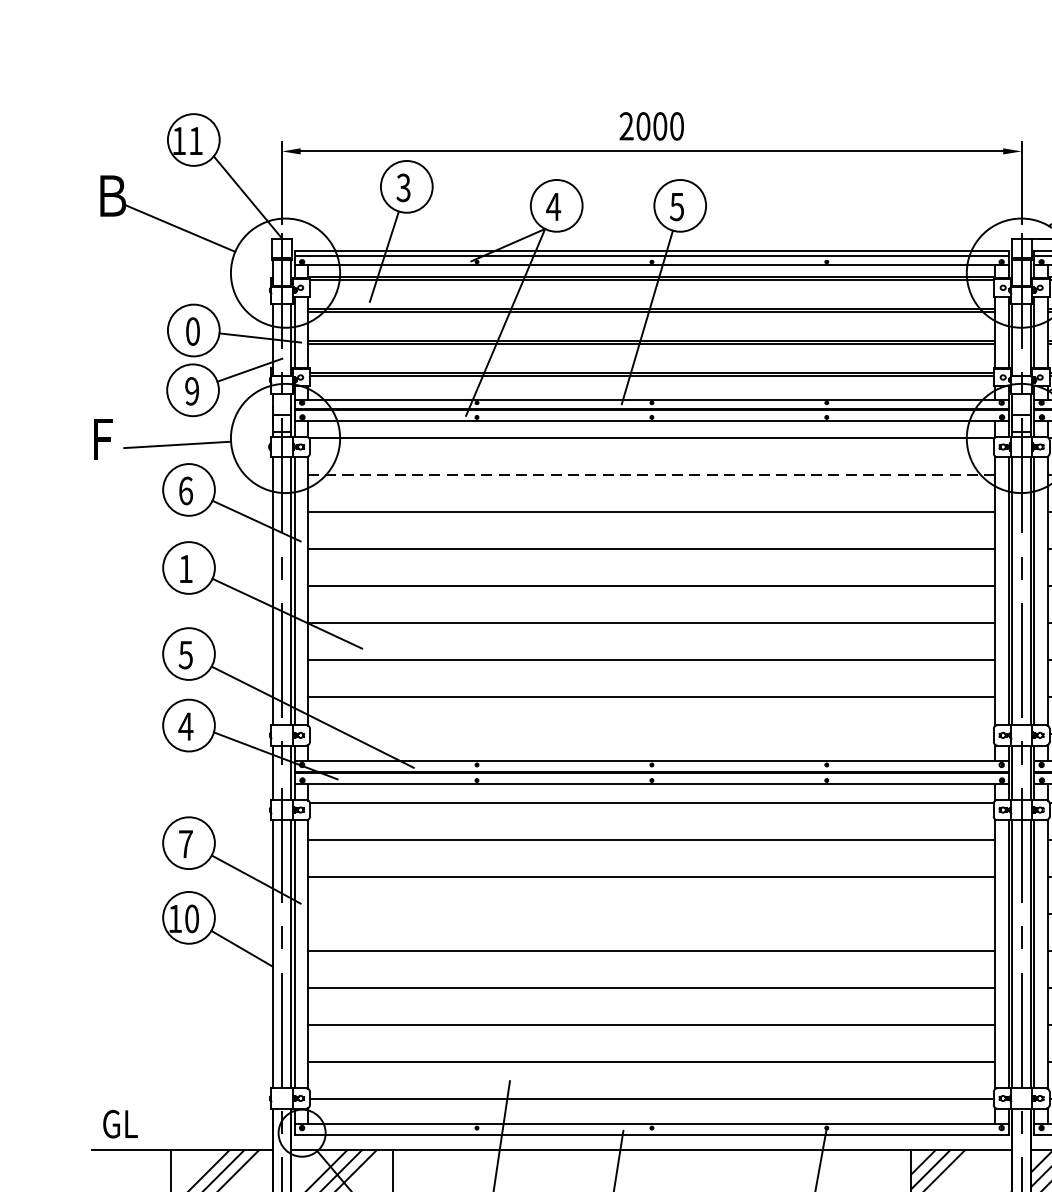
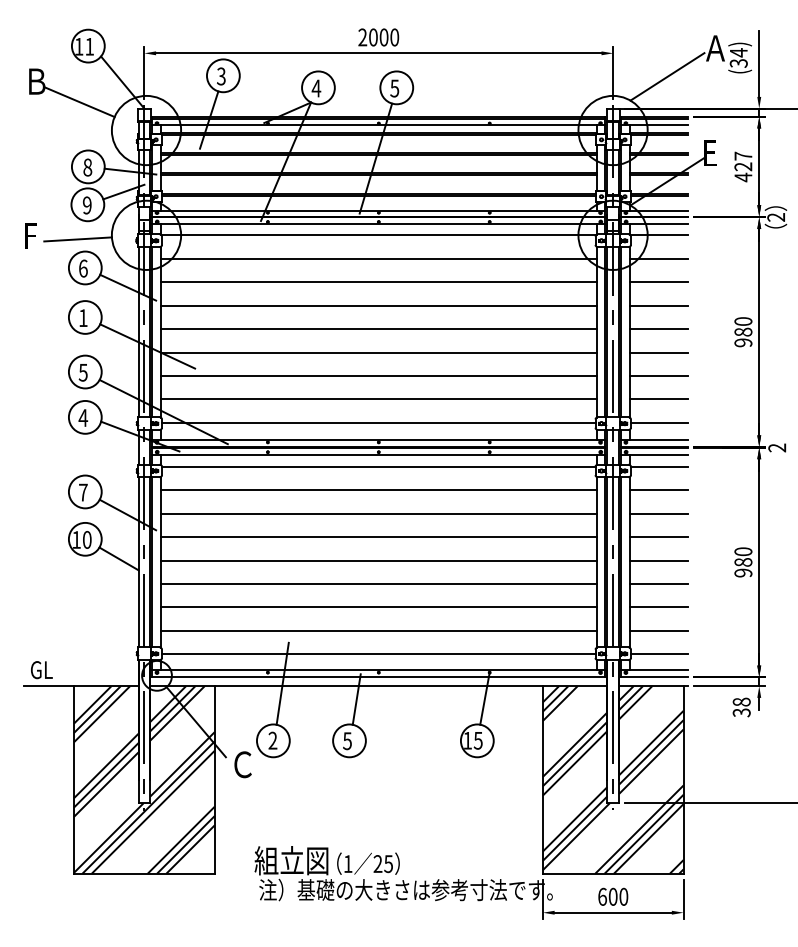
text: (192, 331) -> (87, 167), 0 -> 8
line: (651, 474) -> (378, 258), dashed -> solid
line: (651, 733) -> (378, 422), added
line: (651, 915) -> (378, 537), added

